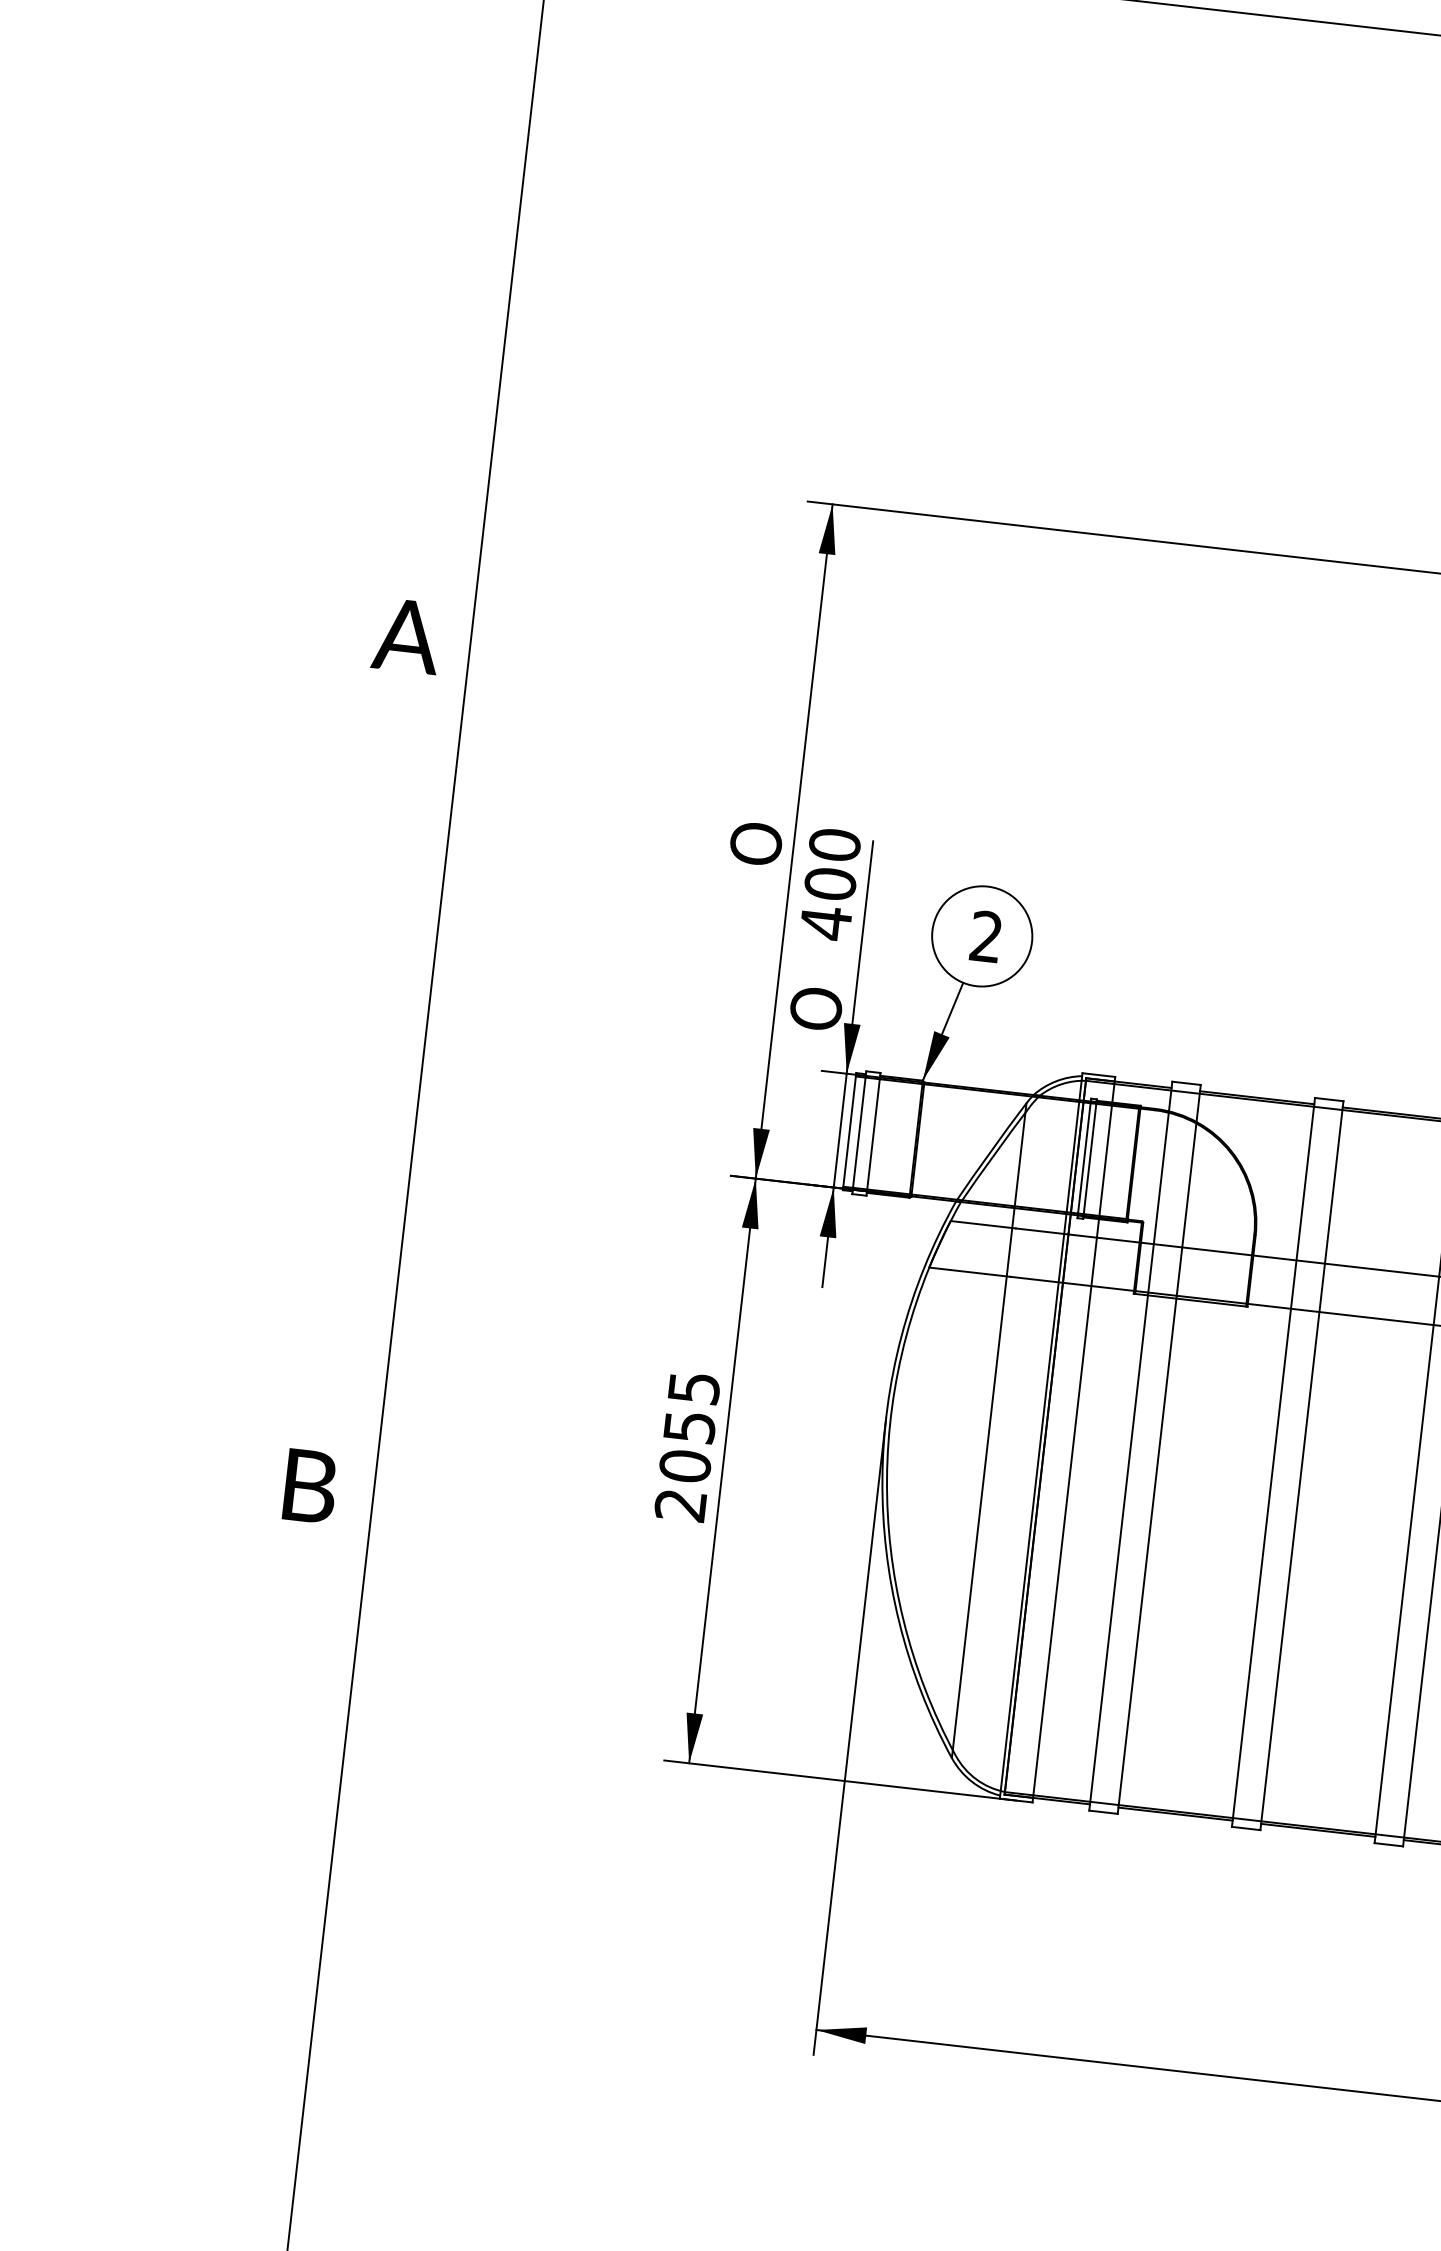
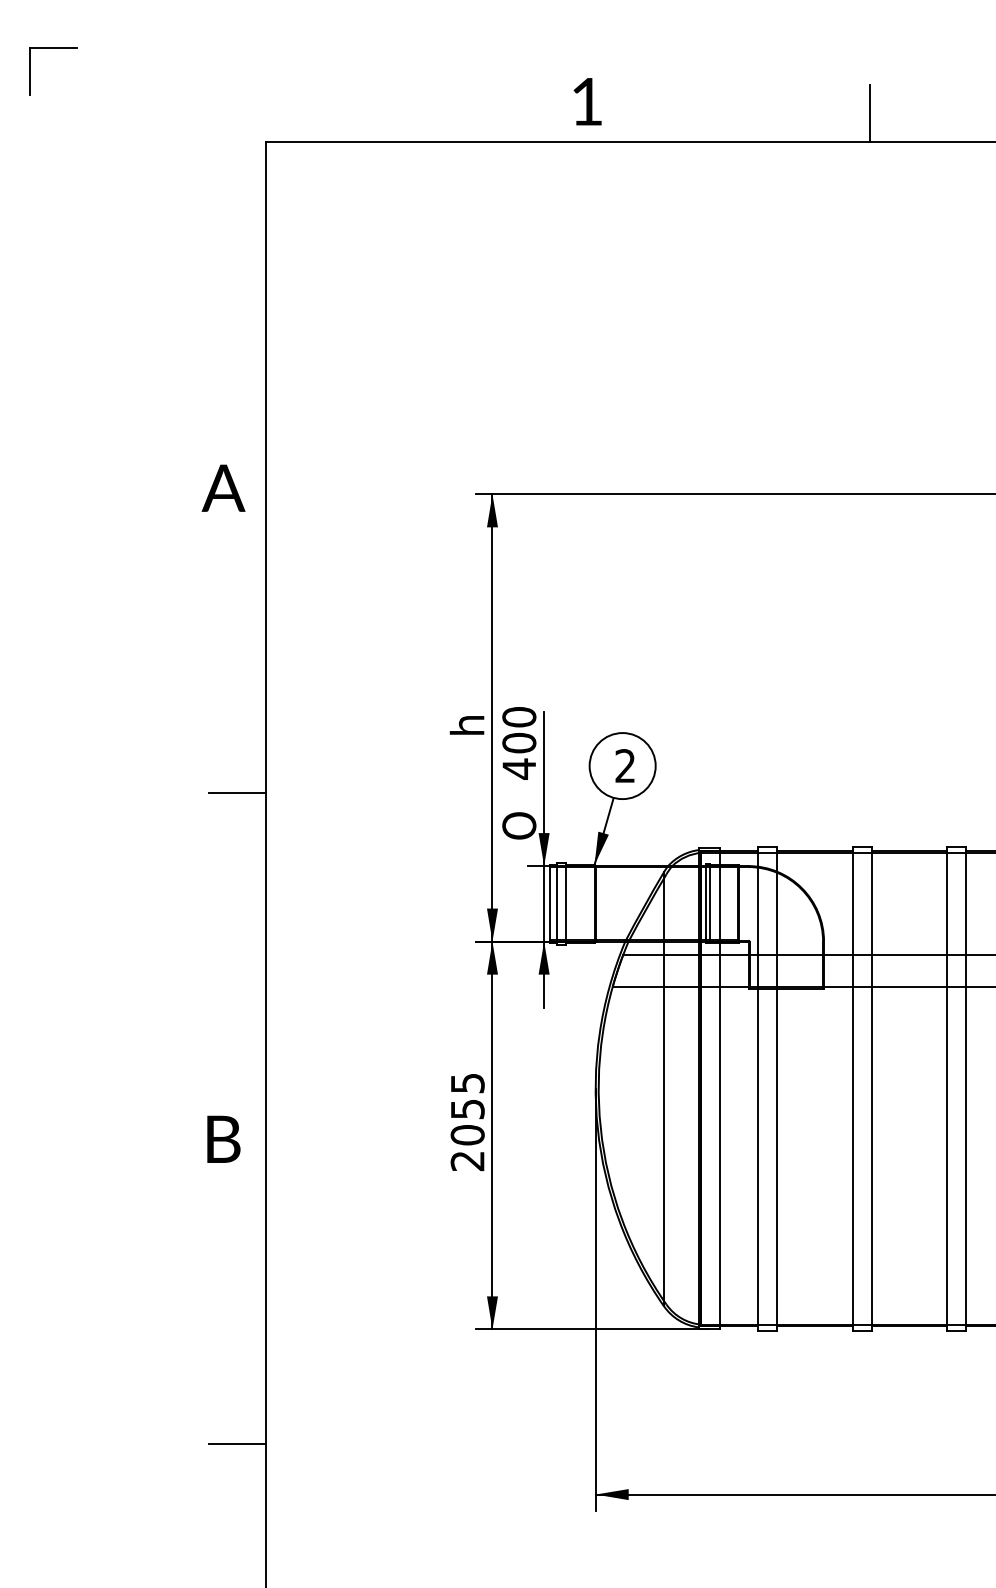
text: (407, 634) -> (223, 487), moved
text: (754, 843) -> (466, 722), O -> h
line: (396, 911) -> (237, 793), added
text: (310, 1485) -> (223, 1138), moved
line: (285, 1893) -> (237, 1444), added

